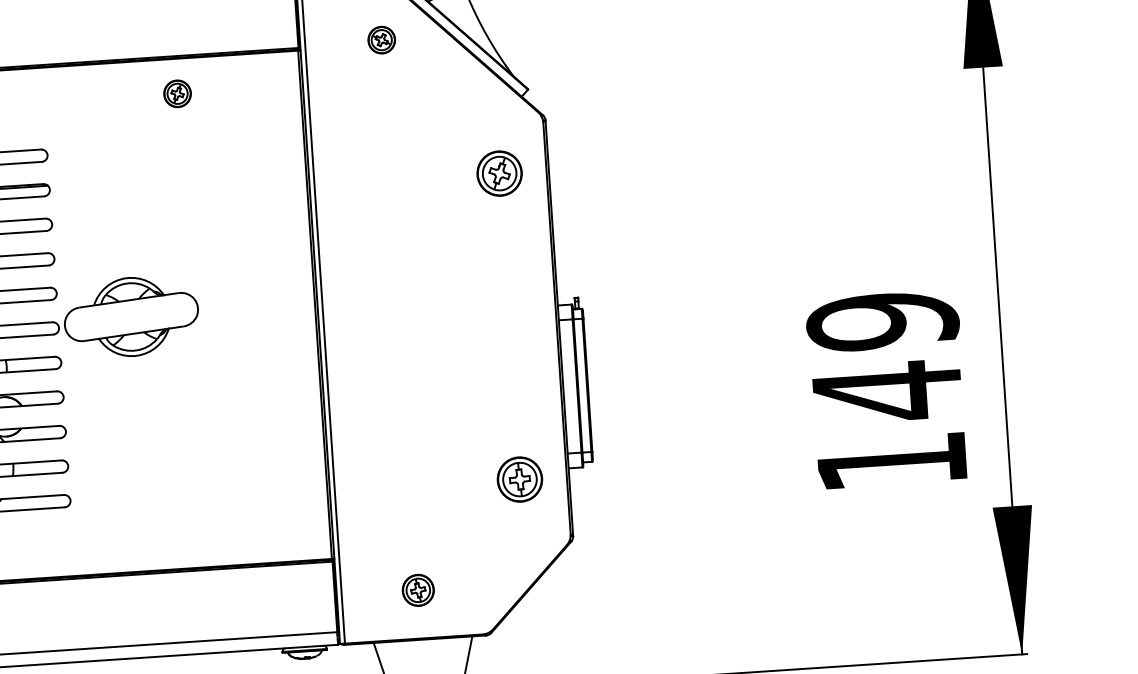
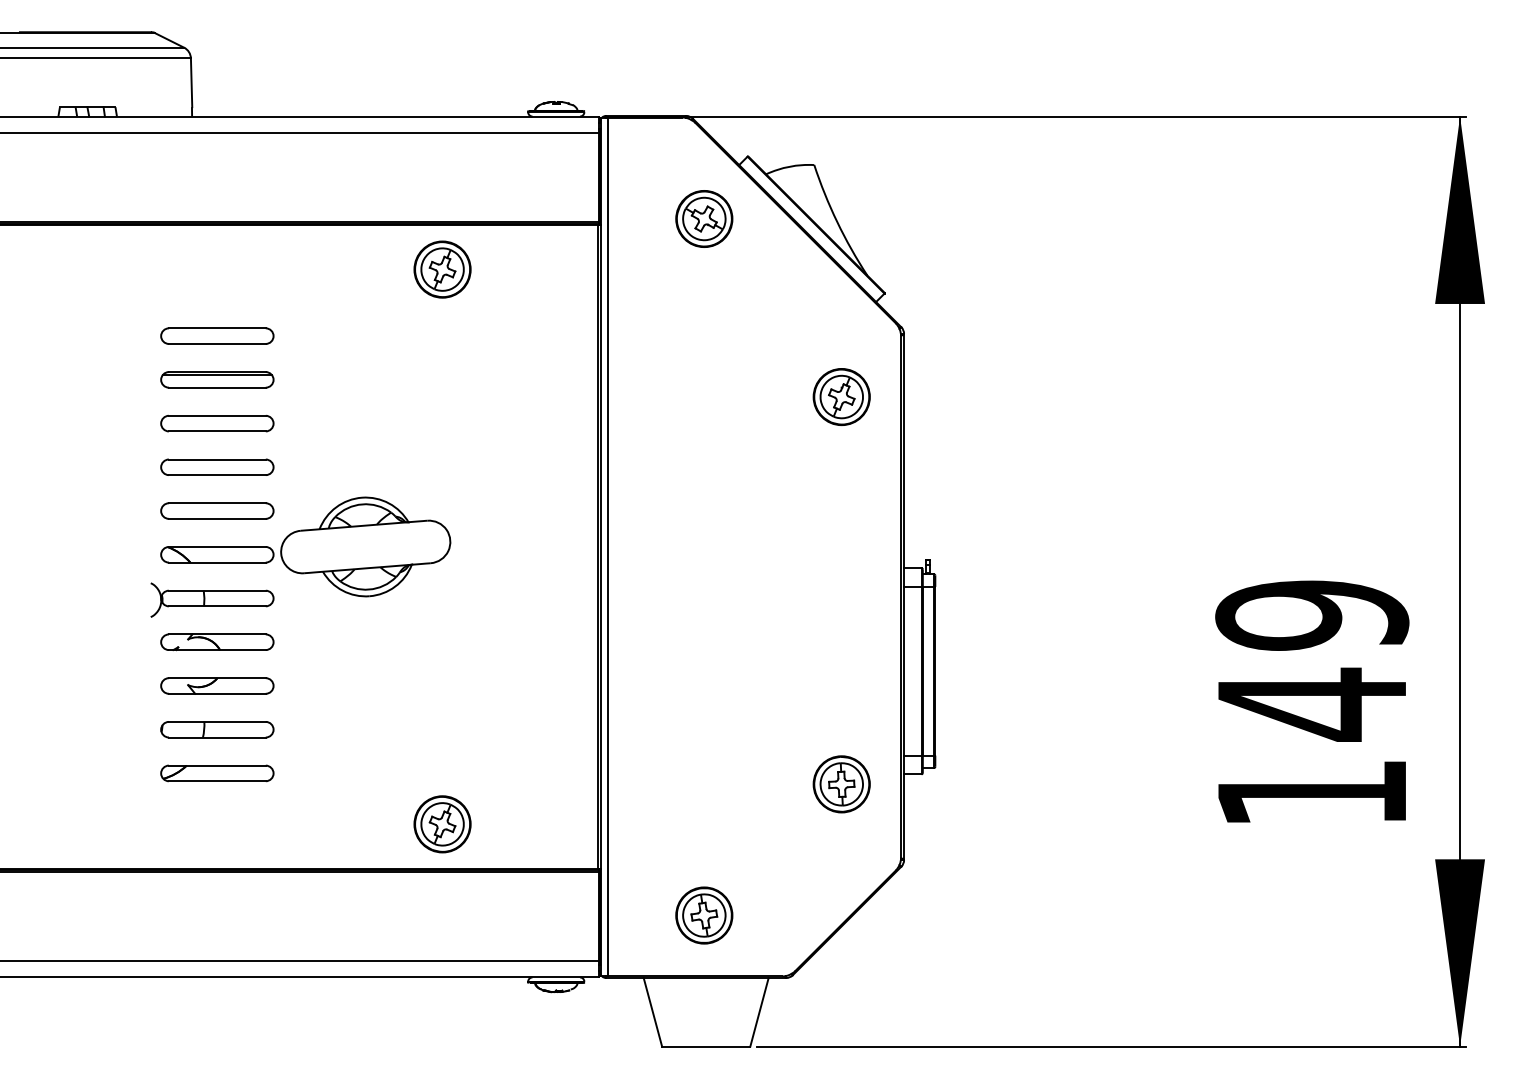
part: (381, 39) -> (704, 218), size x1.67
part: (177, 93) -> (442, 269), size x1.67
part: (206, 532) -> (442, 824), added
part: (418, 590) -> (704, 915), size x1.43

